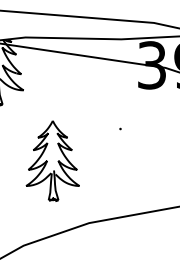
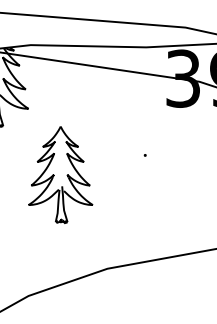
part: (52, 161) -> (60, 175), moved

